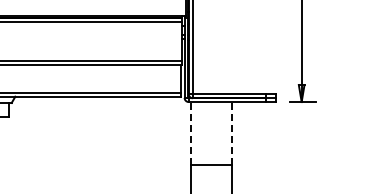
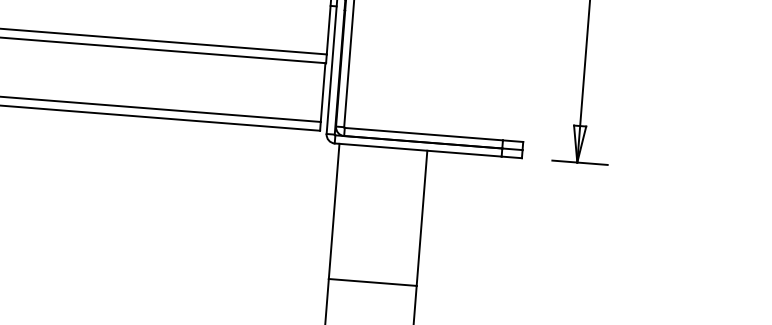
line: (190, 133) -> (333, 211), dashed -> solid
line: (231, 133) -> (421, 218), dashed -> solid

